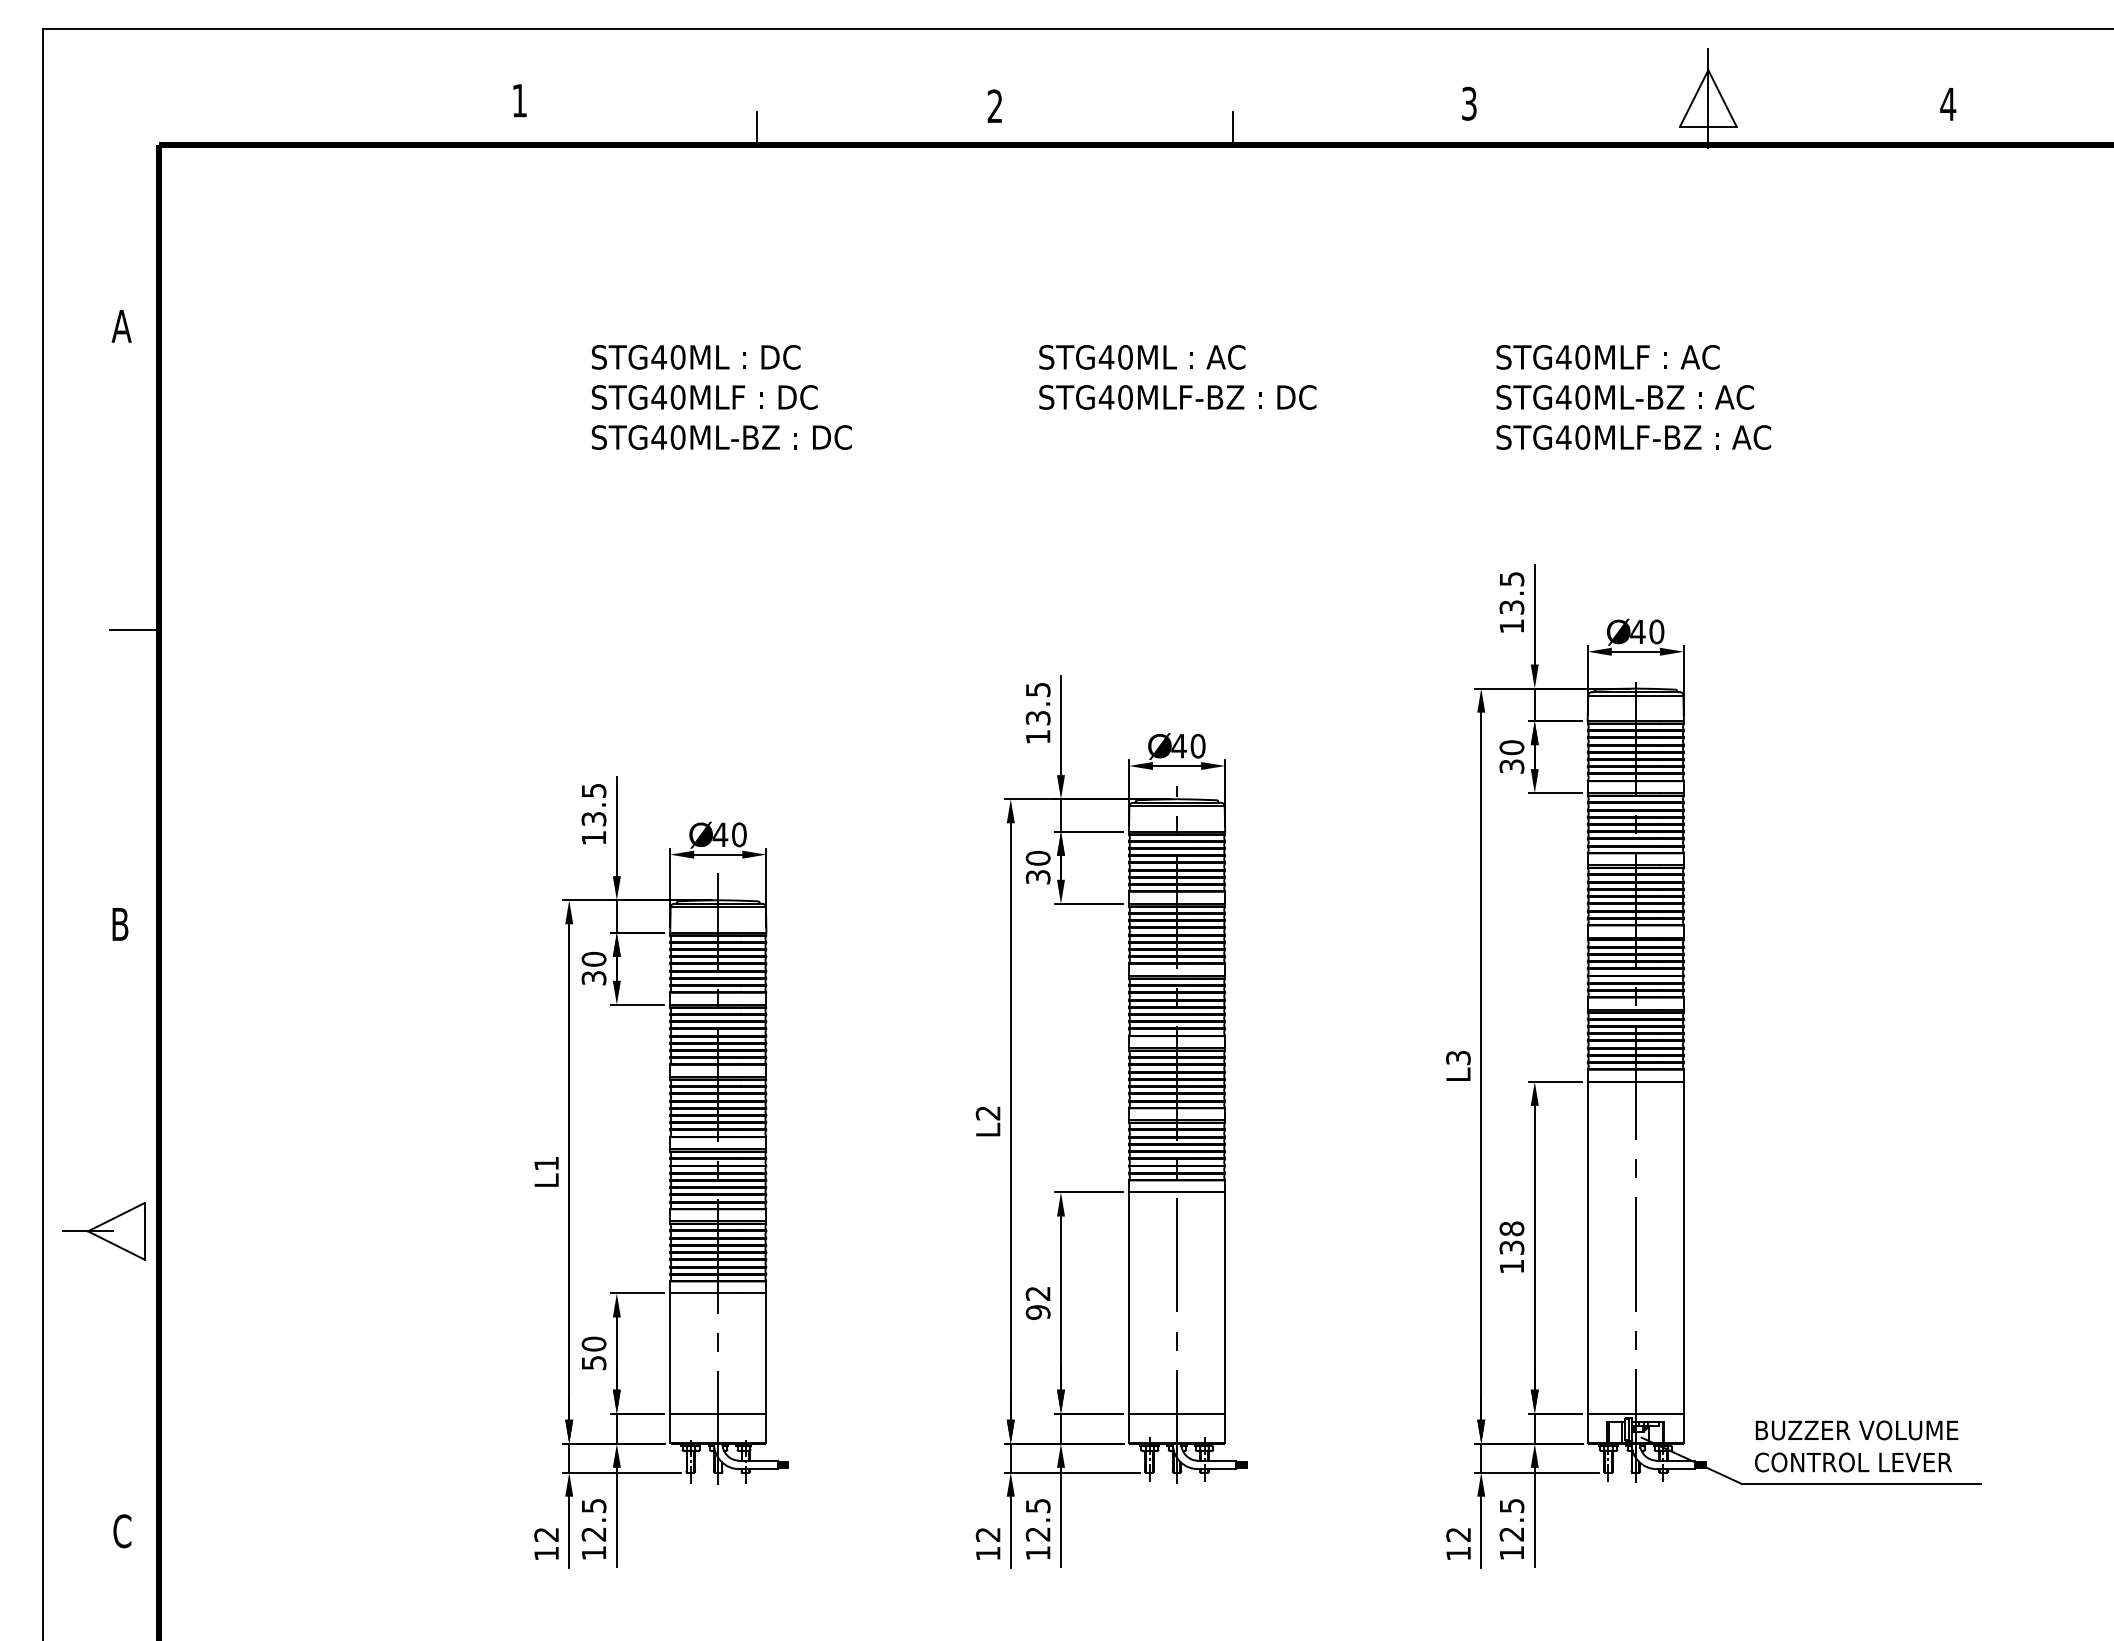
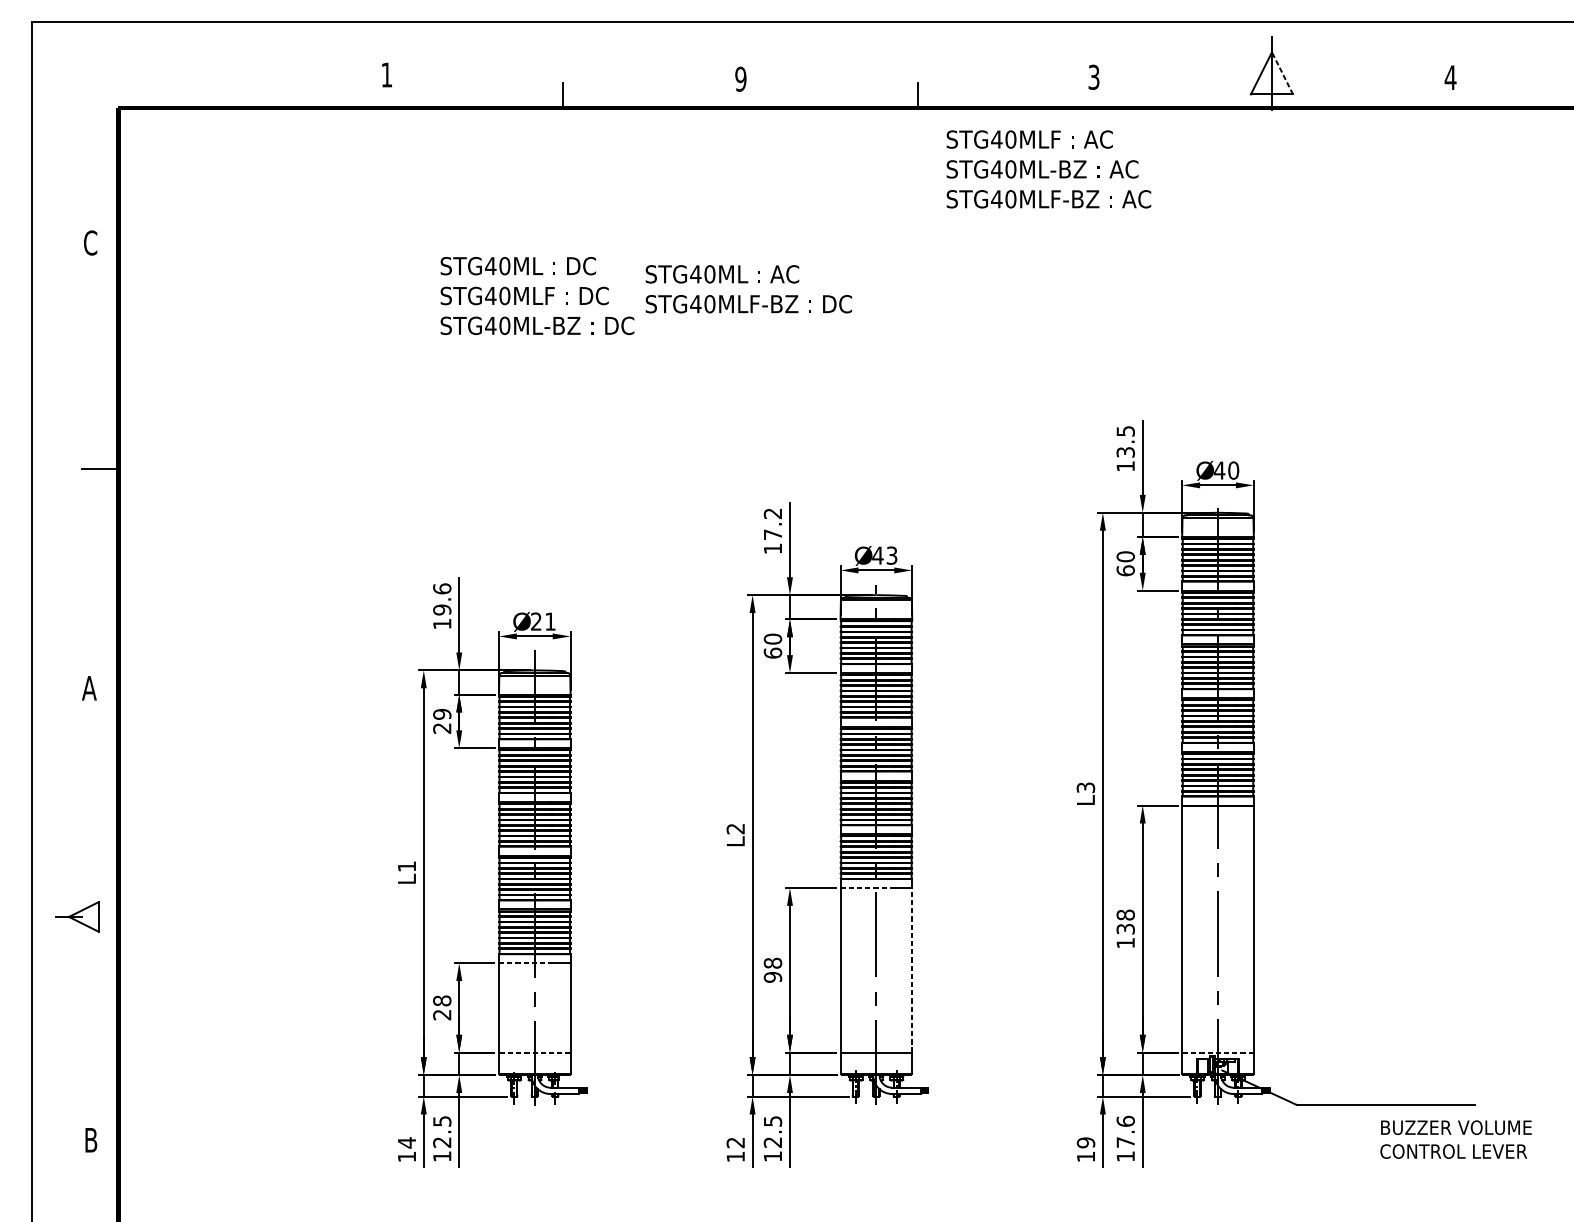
line: (1722, 98) -> (1282, 73), solid -> dashed
text: (994, 106) -> (740, 79), 2 -> 9
text: (121, 326) -> (90, 243), A -> C
text: (1177, 377) -> (748, 289), moved
text: (1633, 397) -> (1048, 169), moved
text: (1037, 704) -> (772, 524), 13.5 -> 17.2
text: (1197, 745) -> (891, 555), 40 -> 43
text: (1511, 766) -> (1125, 570), 30 -> 60
text: (593, 804) -> (441, 599), 13.5 -> 19.6
text: (729, 834) -> (543, 621), 40 -> 21
text: (1037, 876) -> (772, 652), 30 -> 60
text: (120, 924) -> (89, 688), B -> A
text: (593, 968) -> (441, 721), 30 -> 29
line: (1164, 1192) -> (867, 887), solid -> dashed
part: (103, 1231) -> (77, 917), size x0.7
line: (705, 1293) -> (525, 963), solid -> dashed
text: (1037, 1293) -> (772, 963), 92 -> 98
line: (1225, 1303) -> (912, 970), solid -> dashed
text: (593, 1353) -> (441, 1007), 50 -> 28
line: (717, 1413) -> (534, 1052), solid -> dashed
line: (1635, 1413) -> (1217, 1052), solid -> dashed
text: (1856, 1446) -> (1456, 1139), moved
text: (1511, 1519) -> (1125, 1131), 12.5 -> 17.6
text: (122, 1531) -> (91, 1140), C -> B
text: (546, 1534) -> (406, 1142), 12 -> 14
text: (1458, 1534) -> (1085, 1142), 12 -> 19

